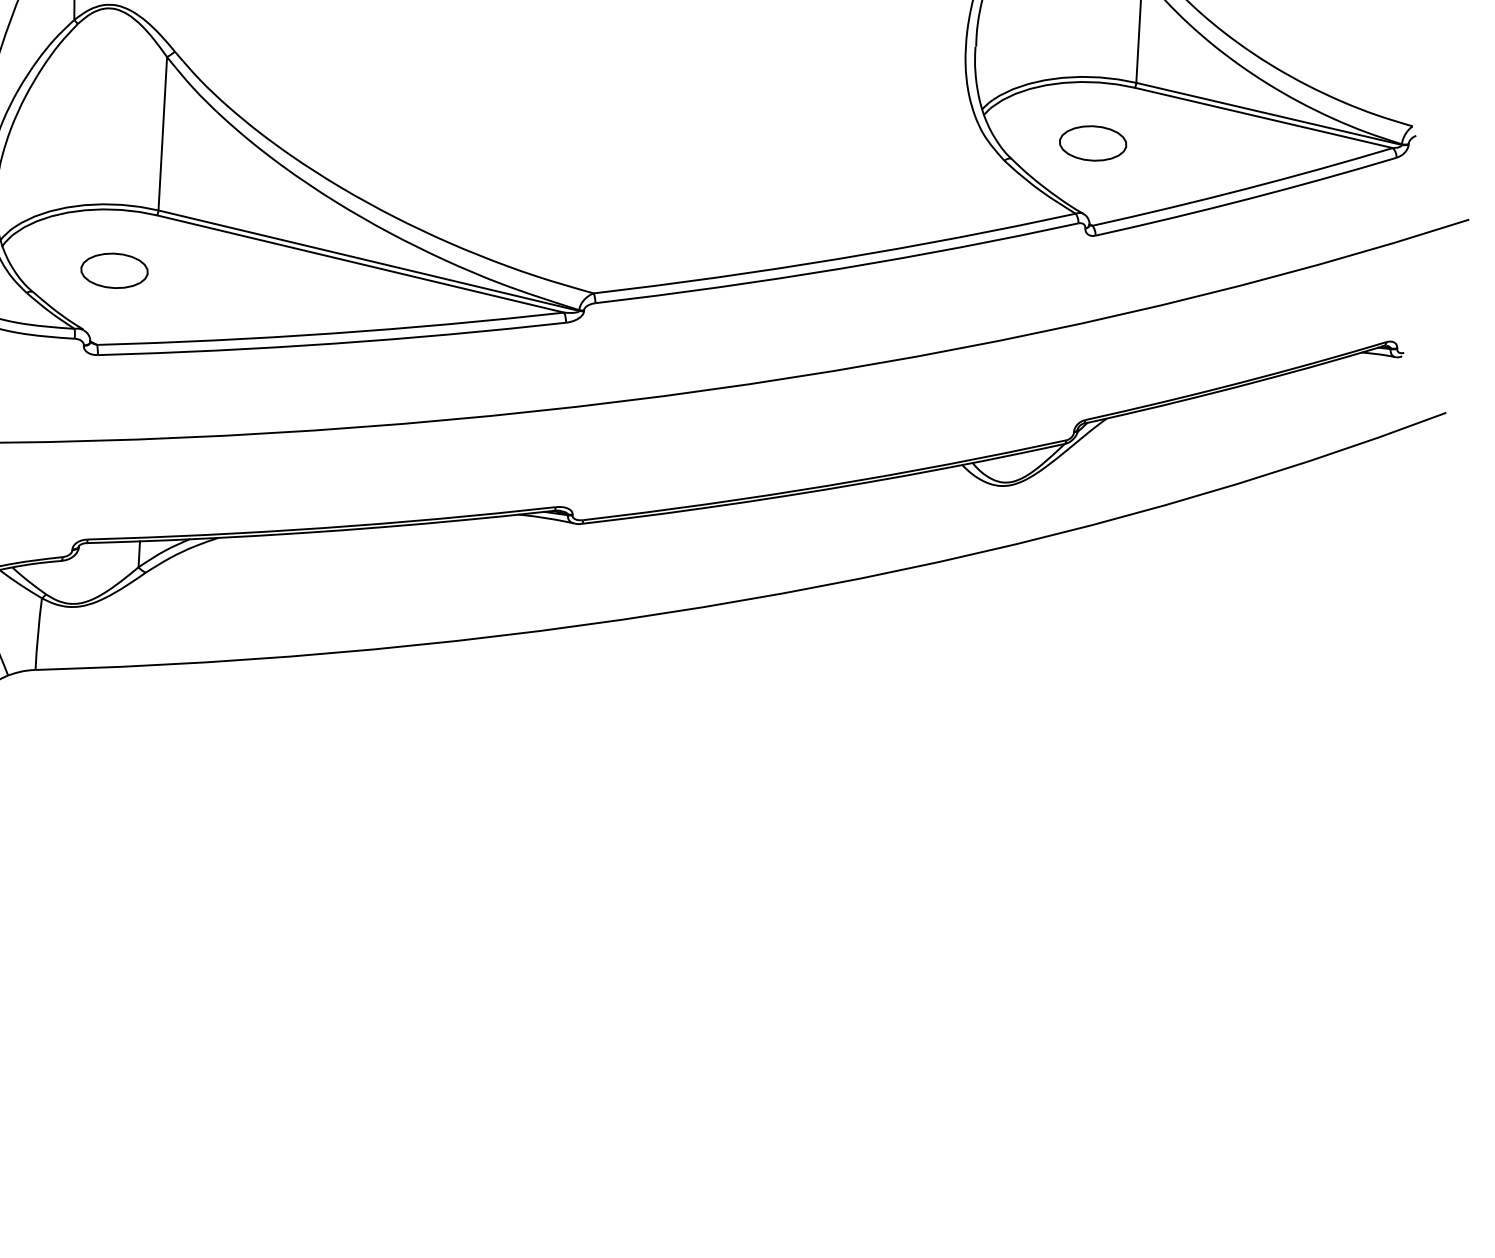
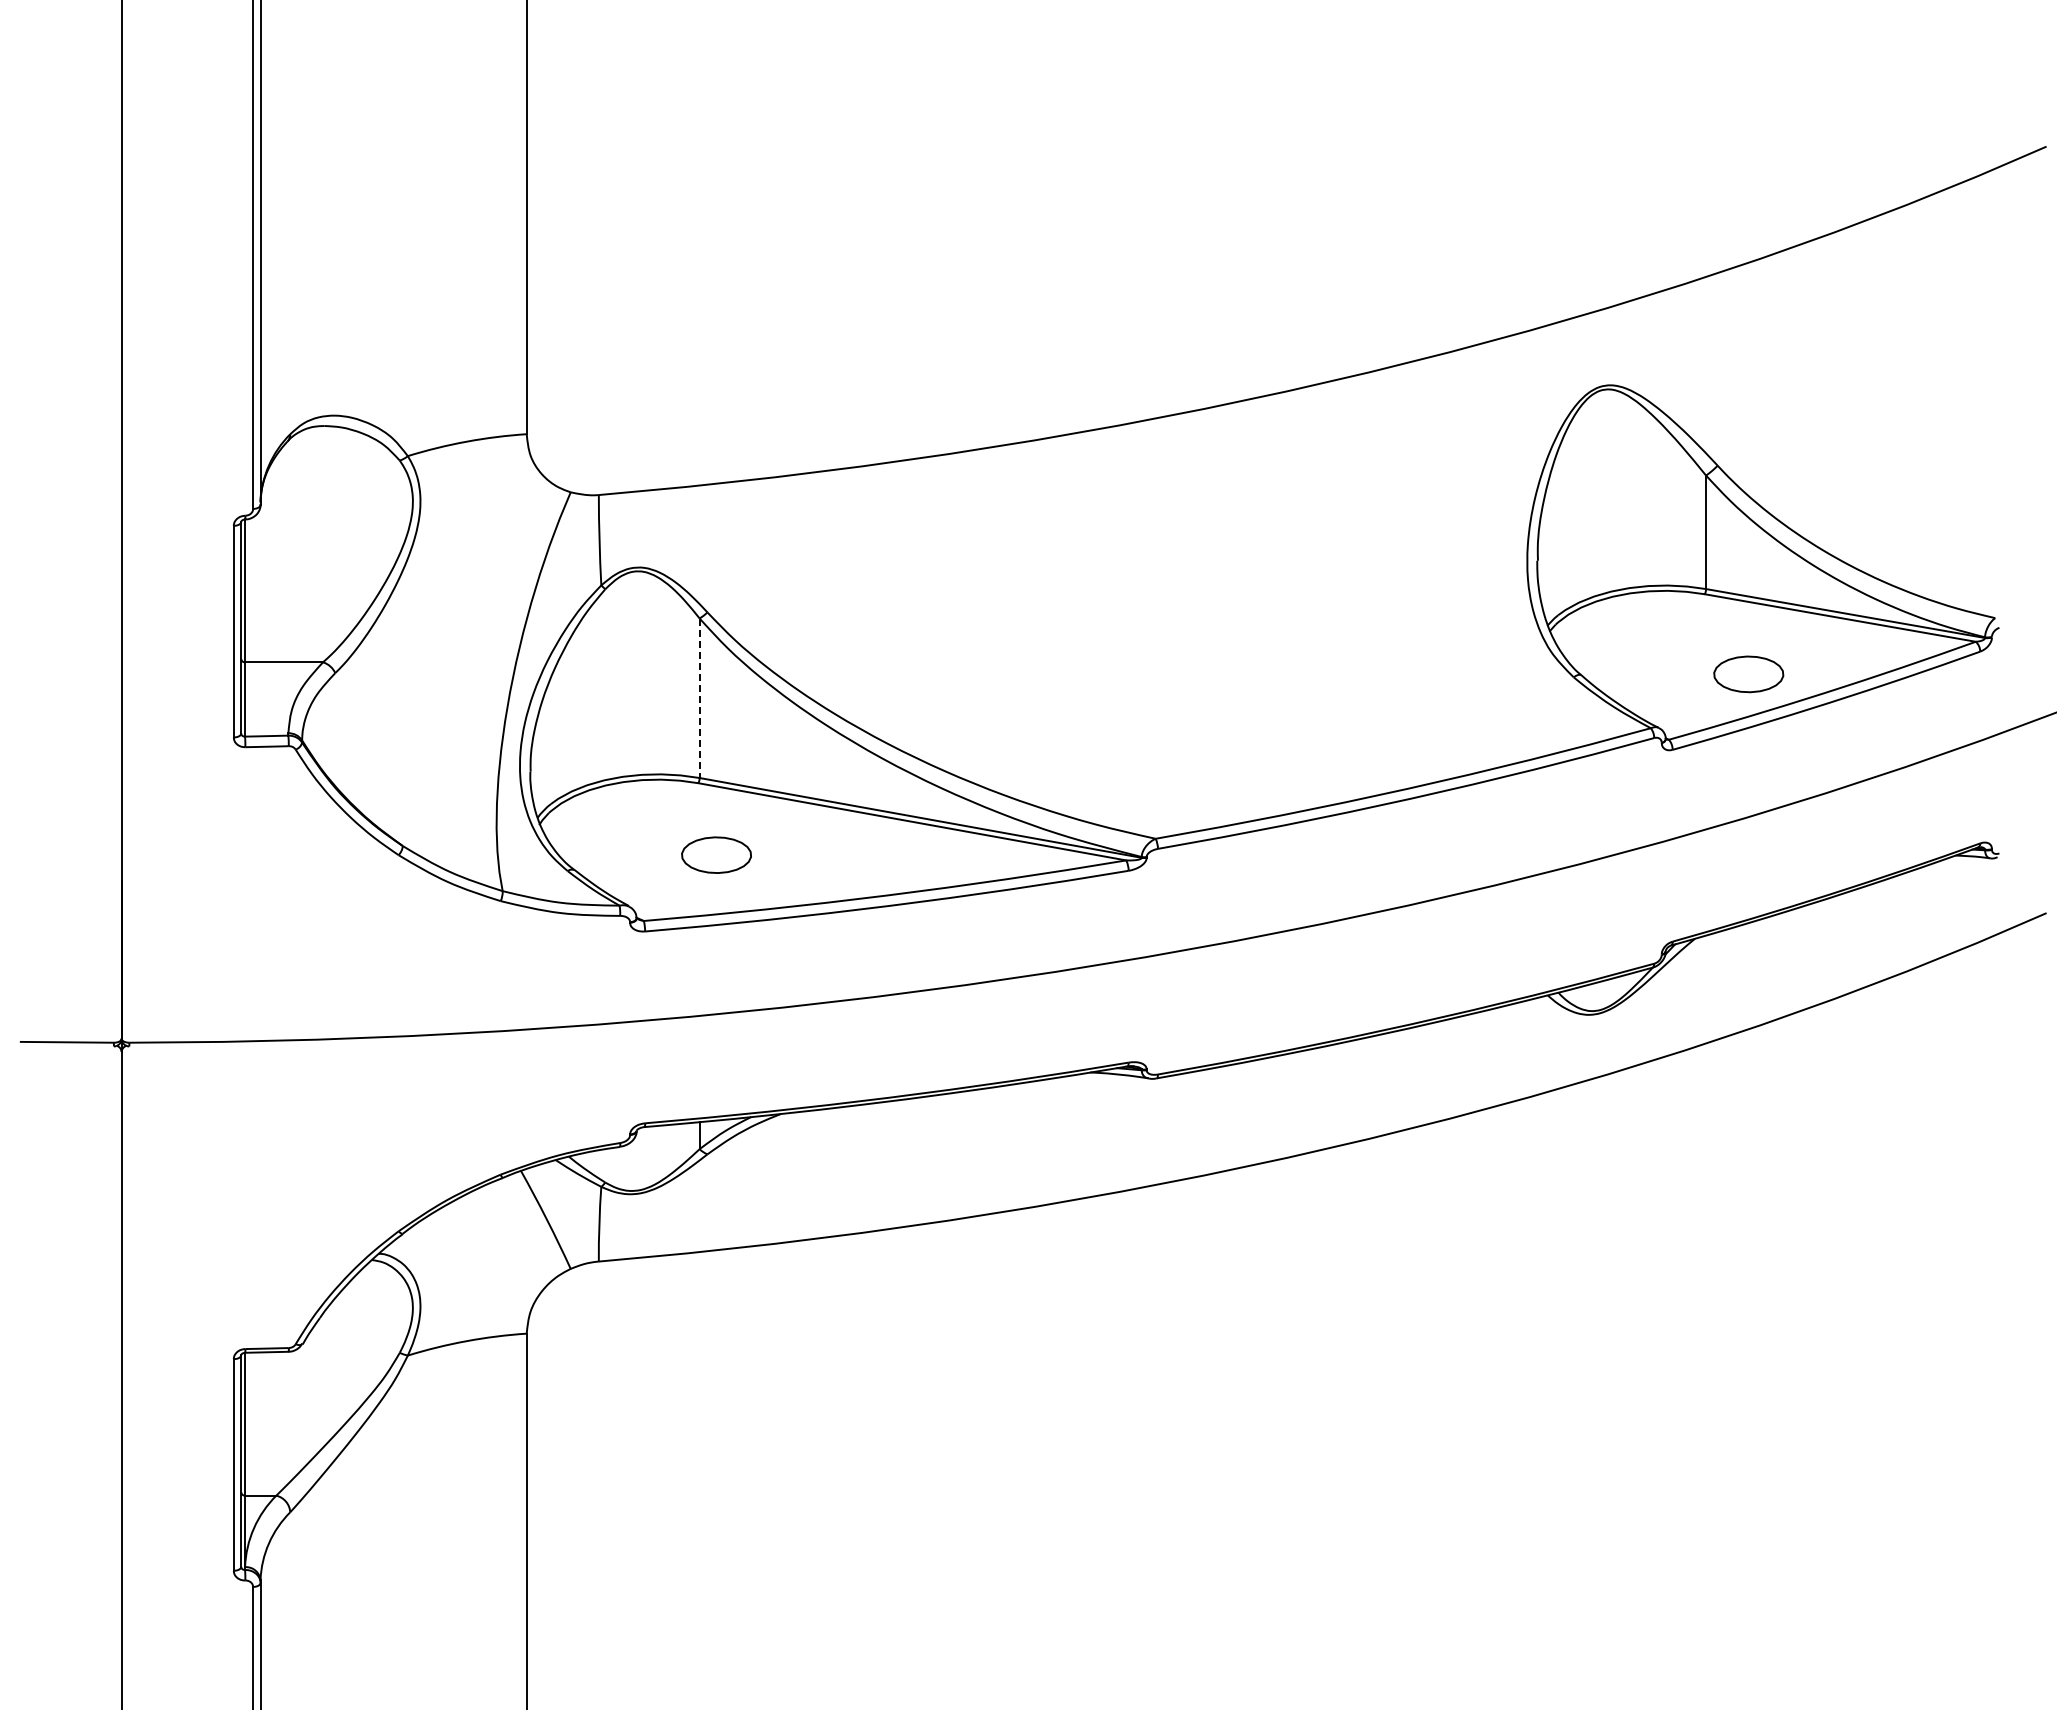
line: (162, 133) -> (699, 698), solid -> dashed
part: (1092, 143) -> (1748, 674), moved
part: (114, 270) -> (716, 854), moved

